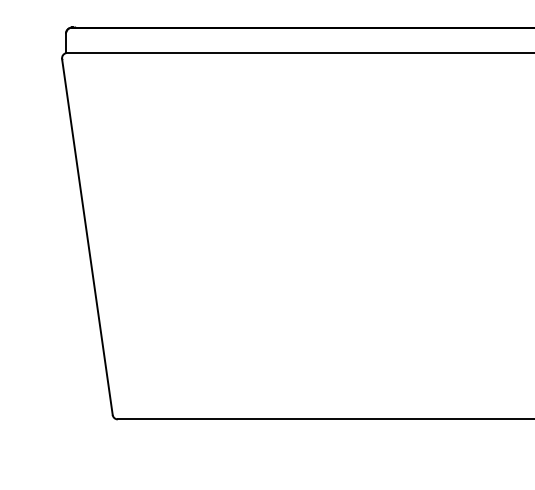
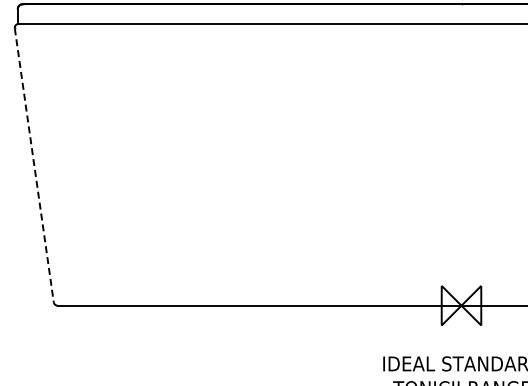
line: (87, 237) -> (34, 165), solid -> dashed

